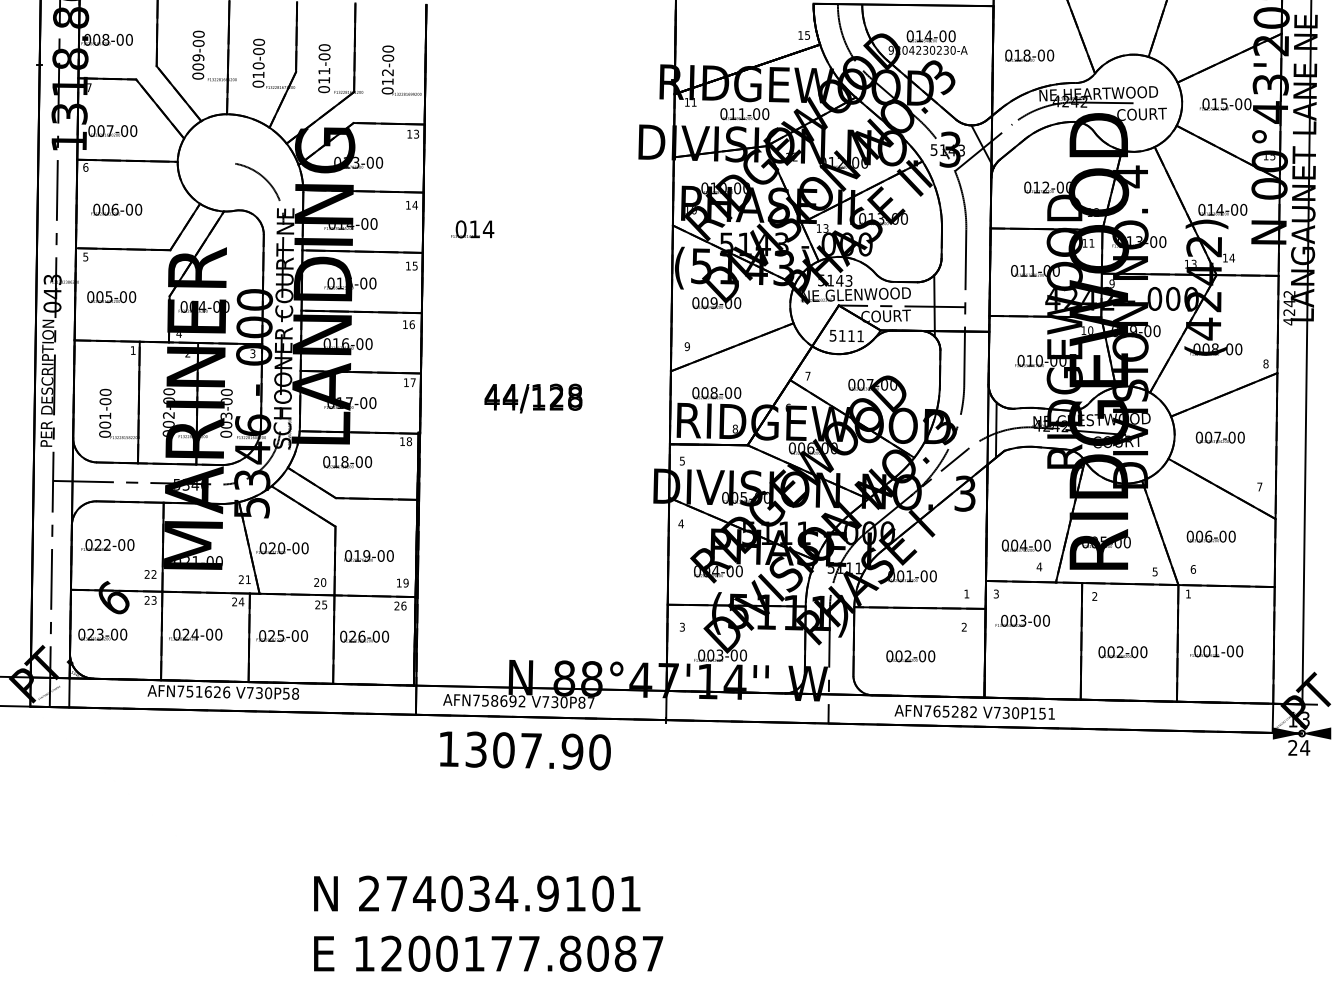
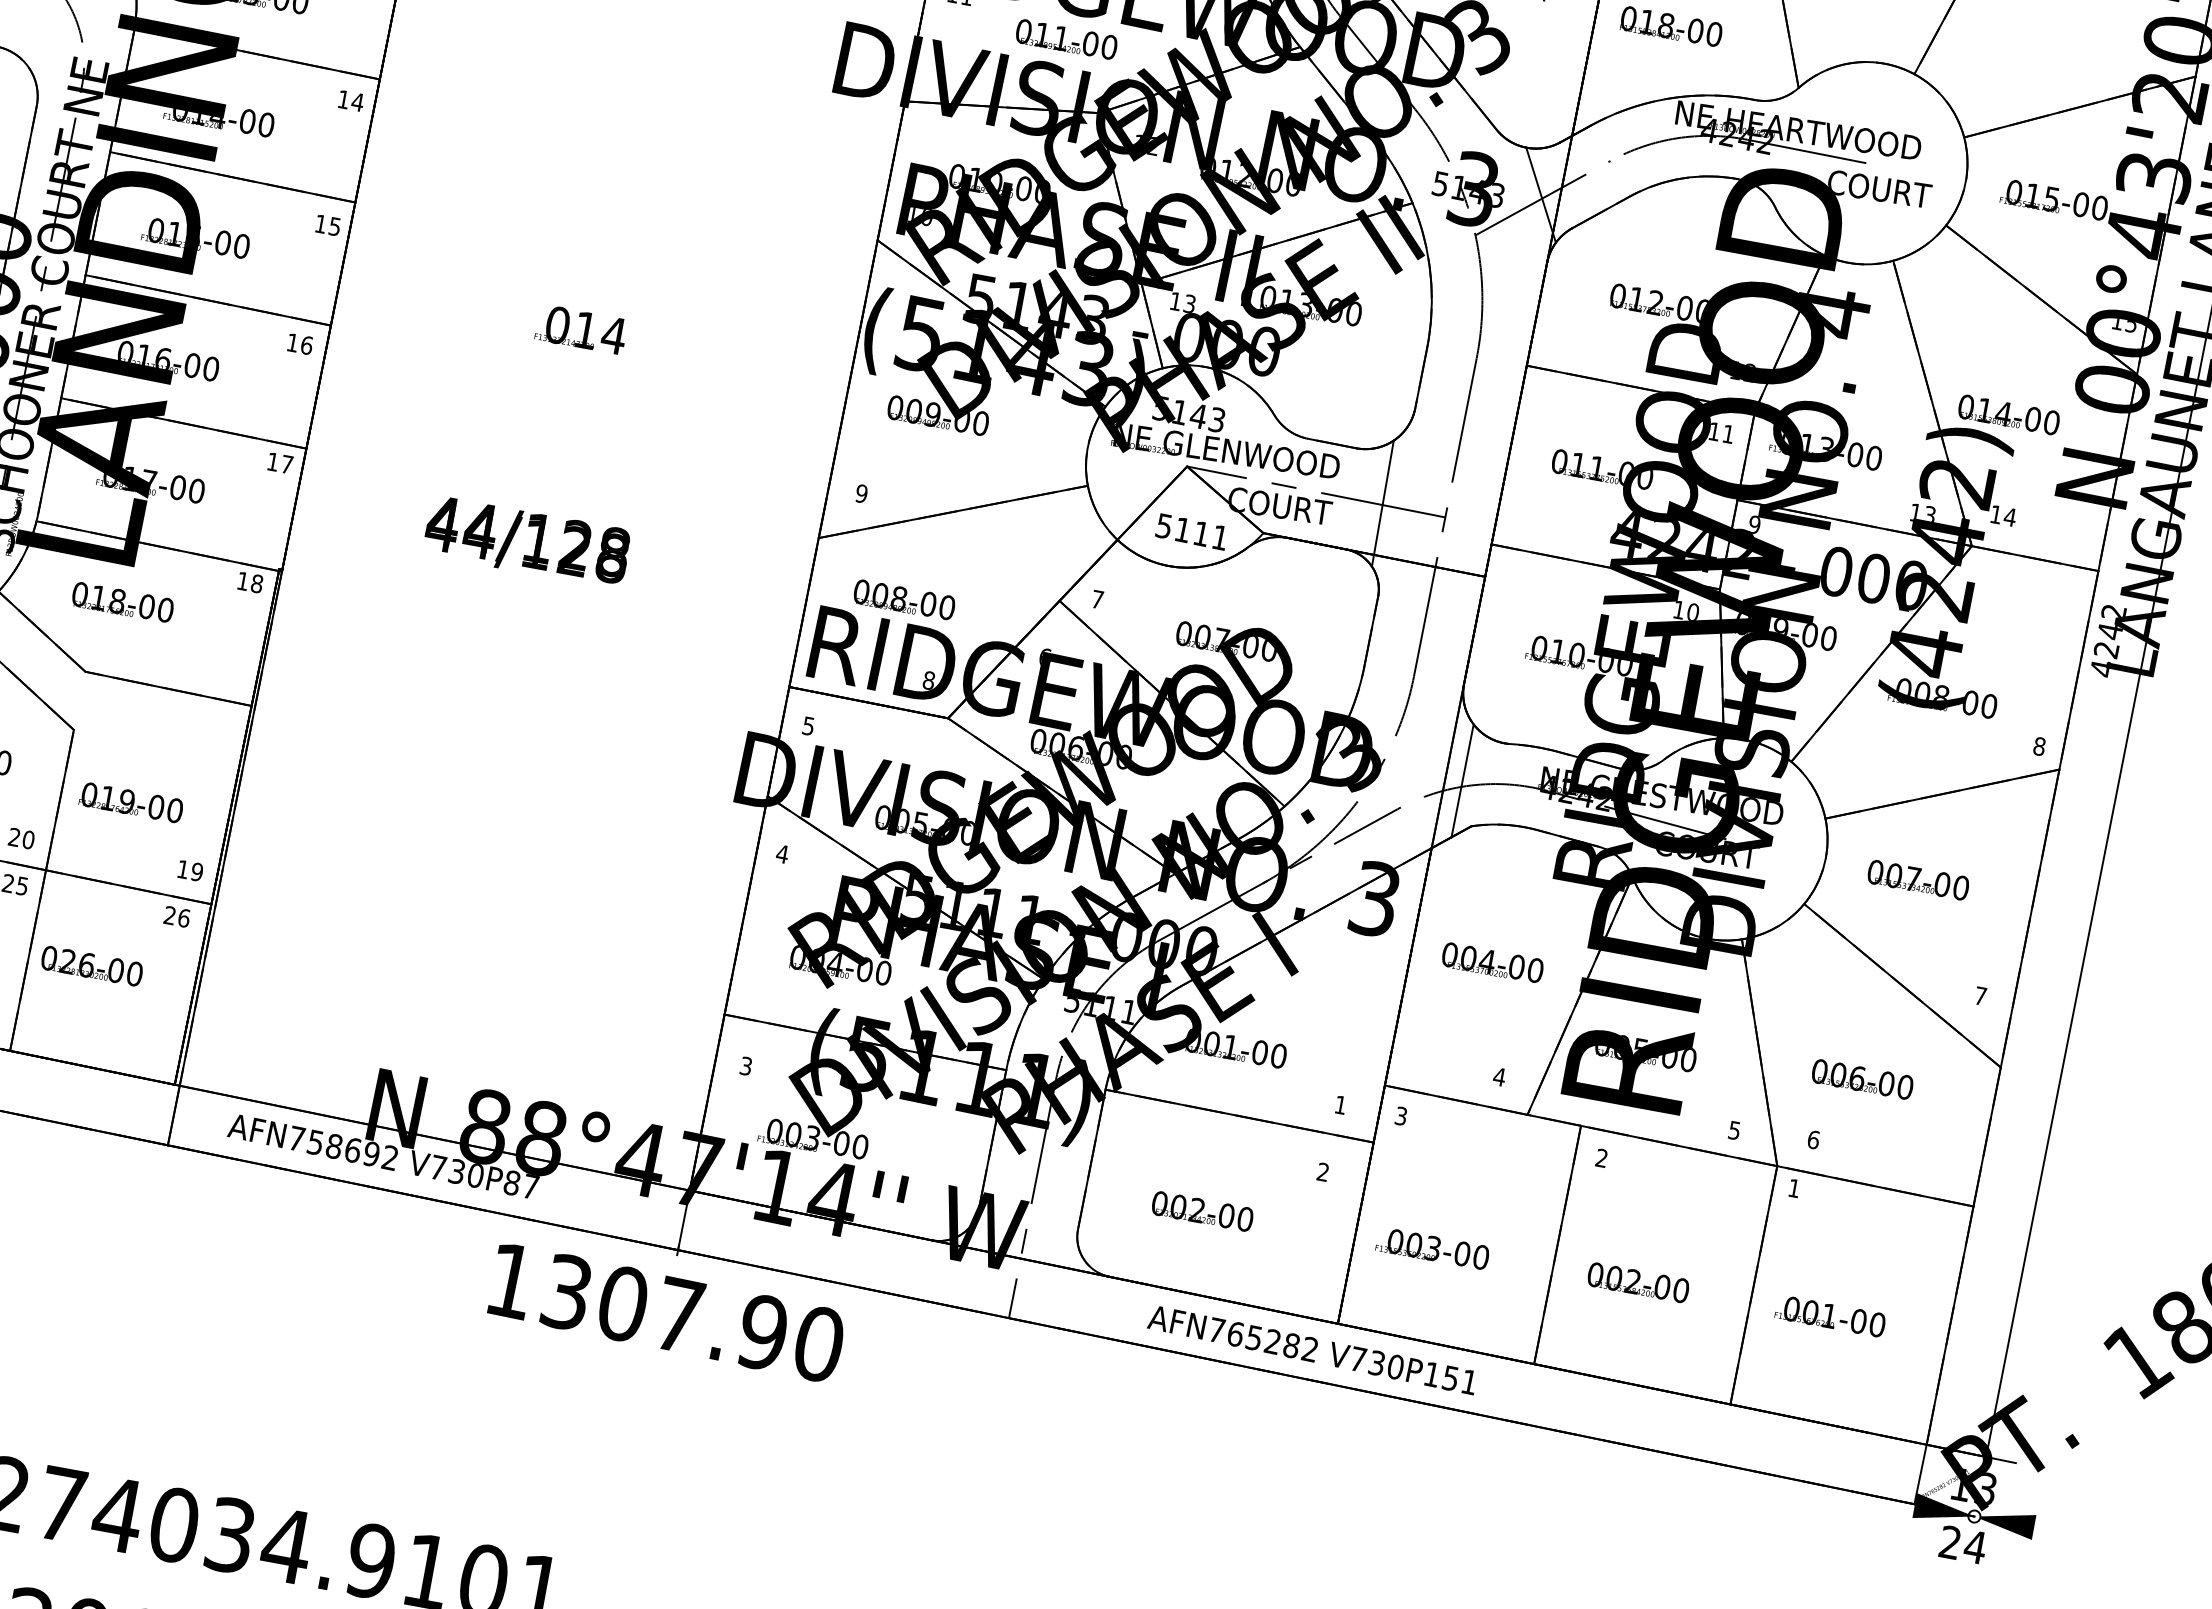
text: (472, 229) -> (581, 329), moved
text: (1025, 545) -> (1491, 962), moved
text: (1022, 620) -> (1432, 1247), moved
text: (525, 750) -> (667, 1312), moved

